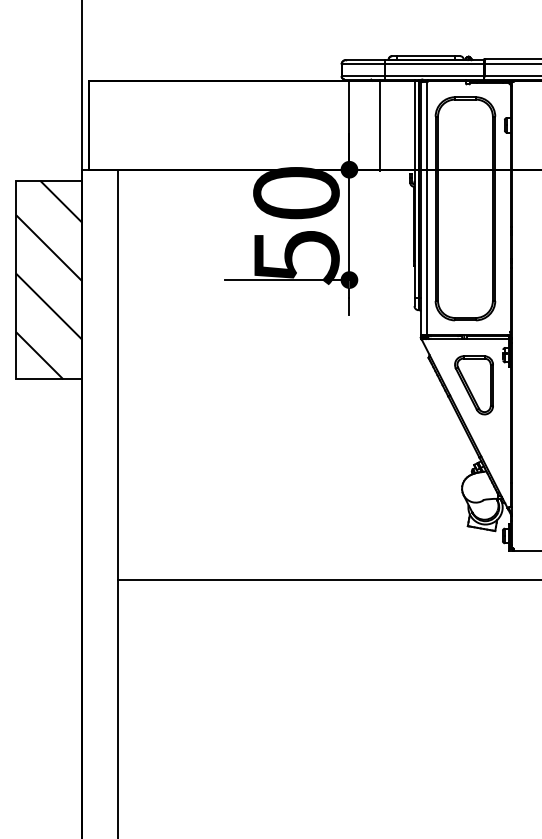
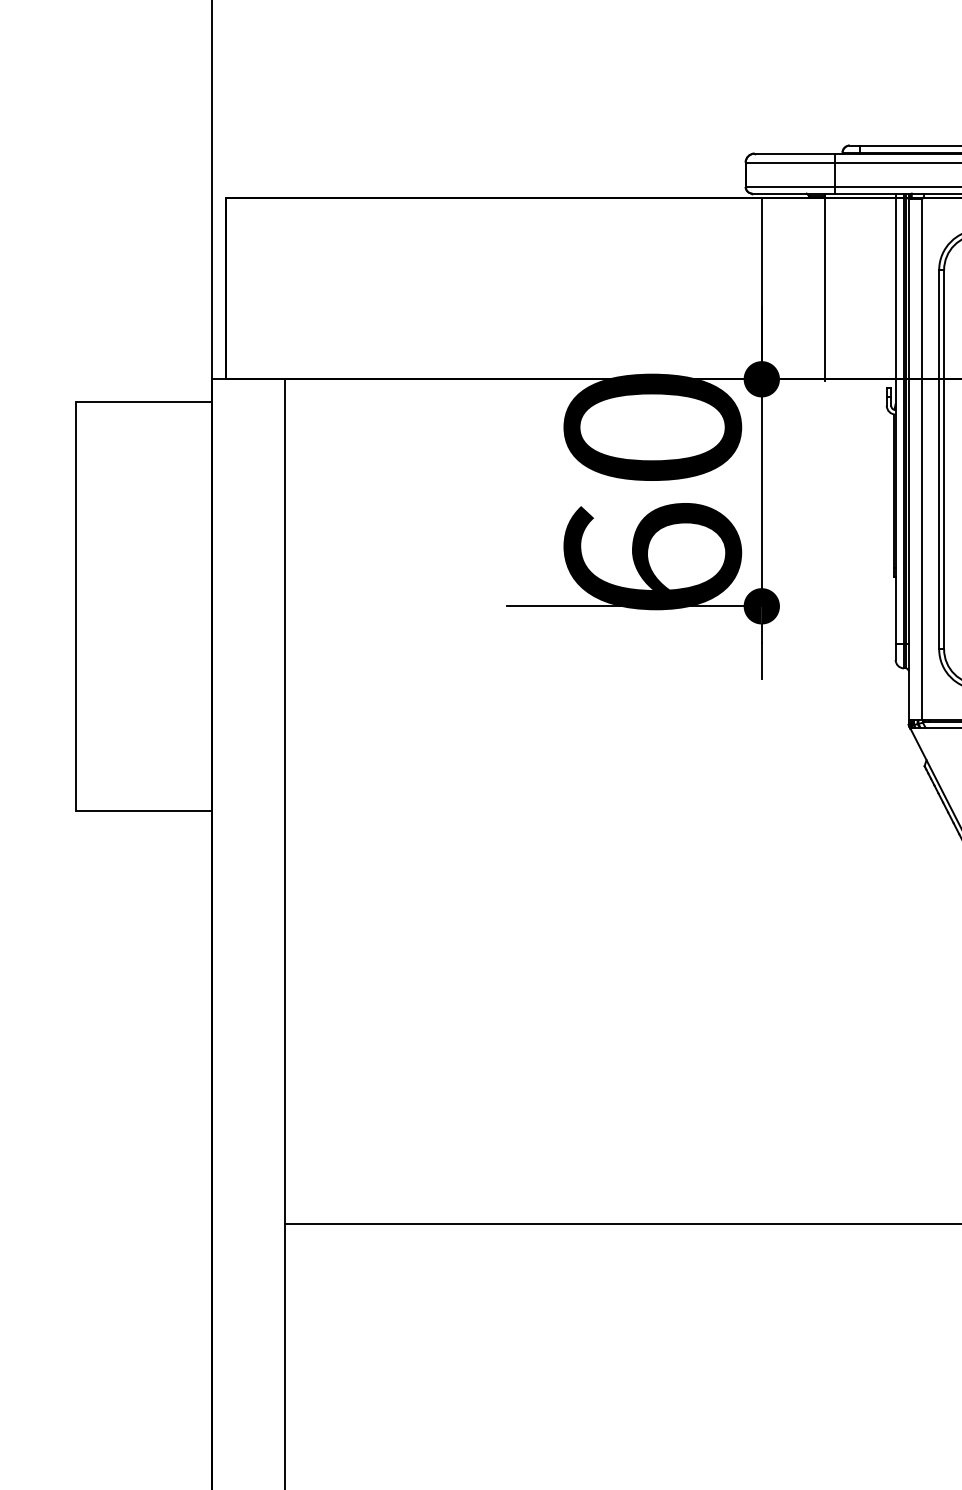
text: (296, 256) -> (652, 557), 50 -> 60
hatch: (49, 279) -> (144, 605), removed

